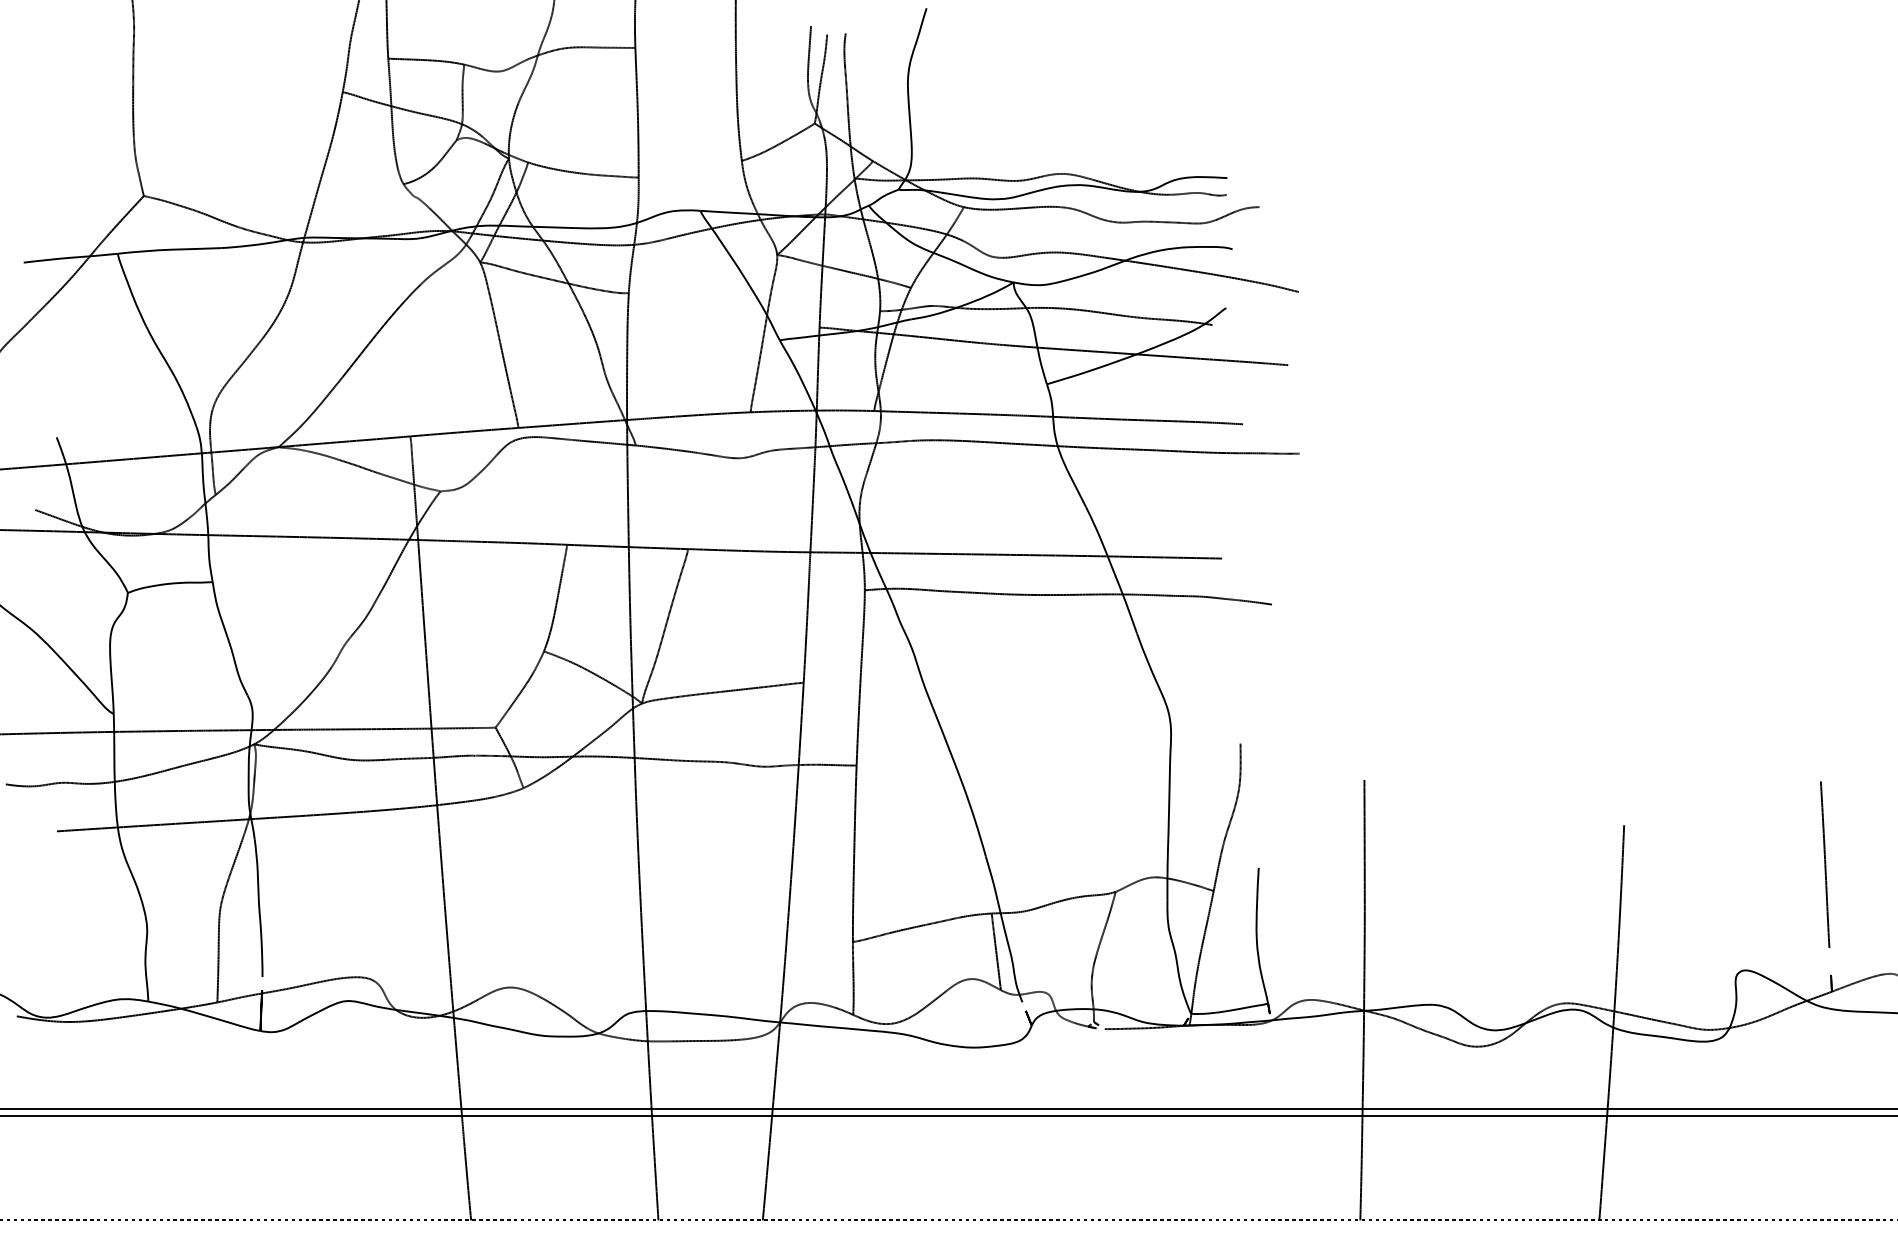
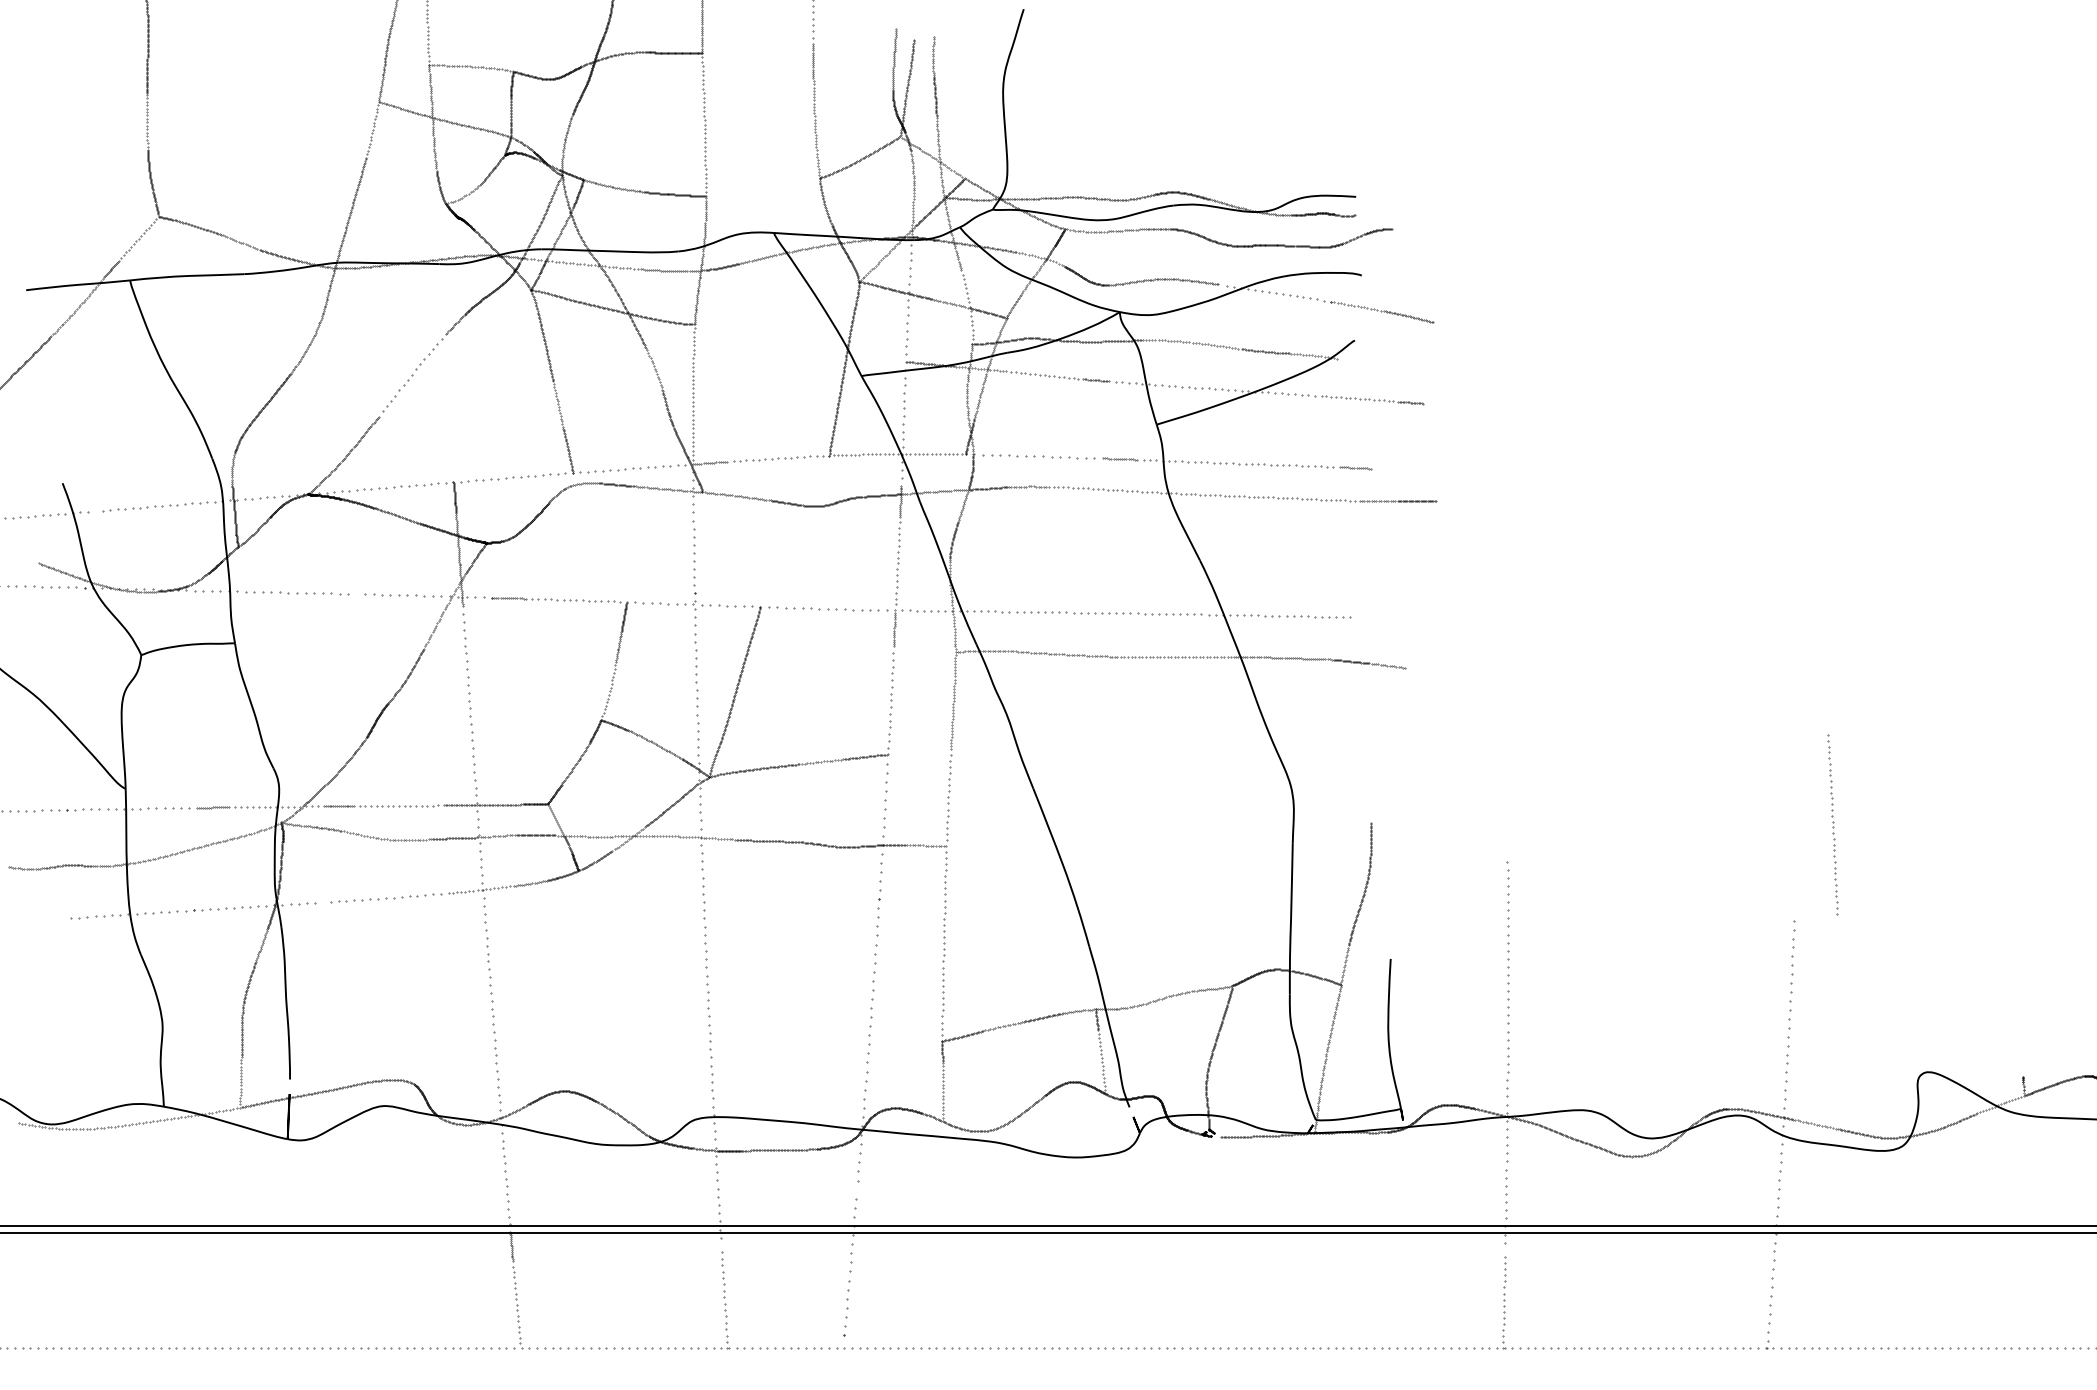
curve: (1826, 866) -> (1833, 823), moved

